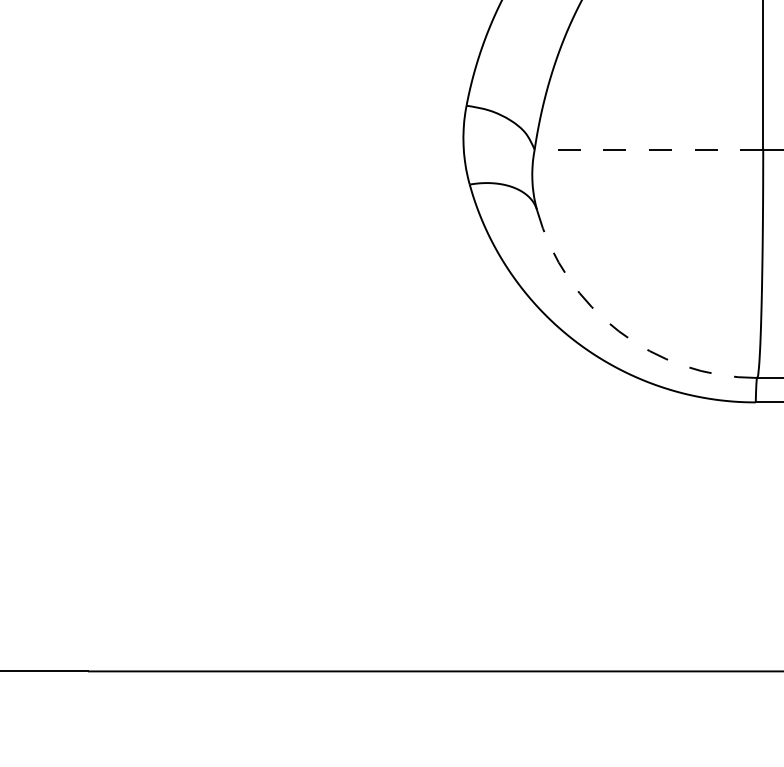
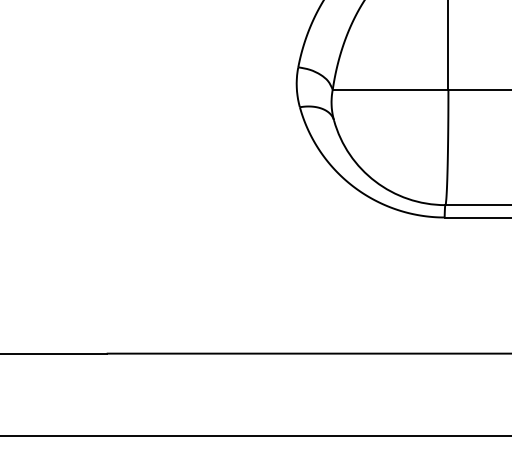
line: (648, 149) -> (390, 89), dashed -> solid
arc: (619, 331) -> (375, 181), dashed -> solid

